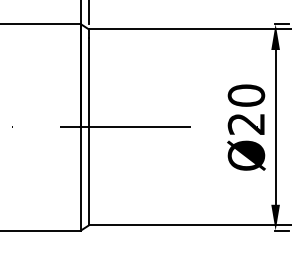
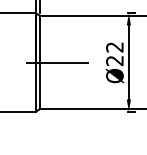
text: (245, 96) -> (114, 47), Ø20 -> Ø22

